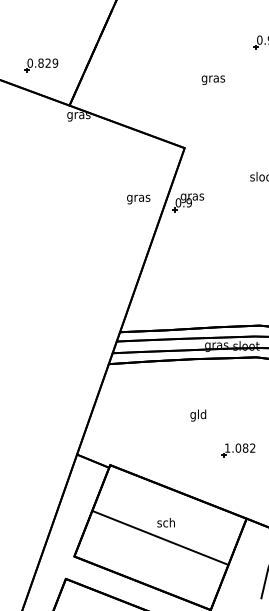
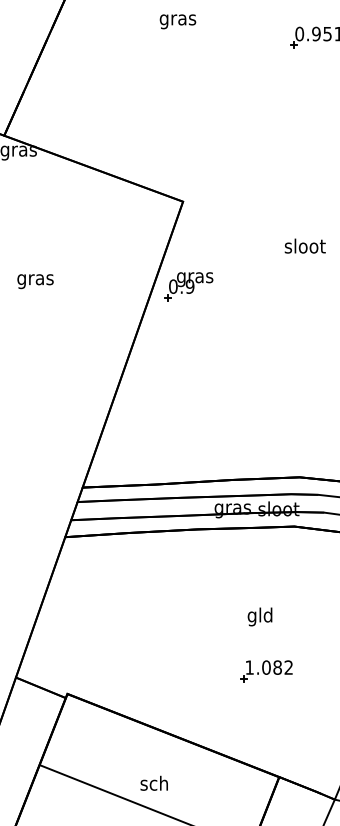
text: (213, 79) -> (178, 20), moved
text: (138, 199) -> (35, 281), moved
text: (198, 415) -> (260, 616), moved

